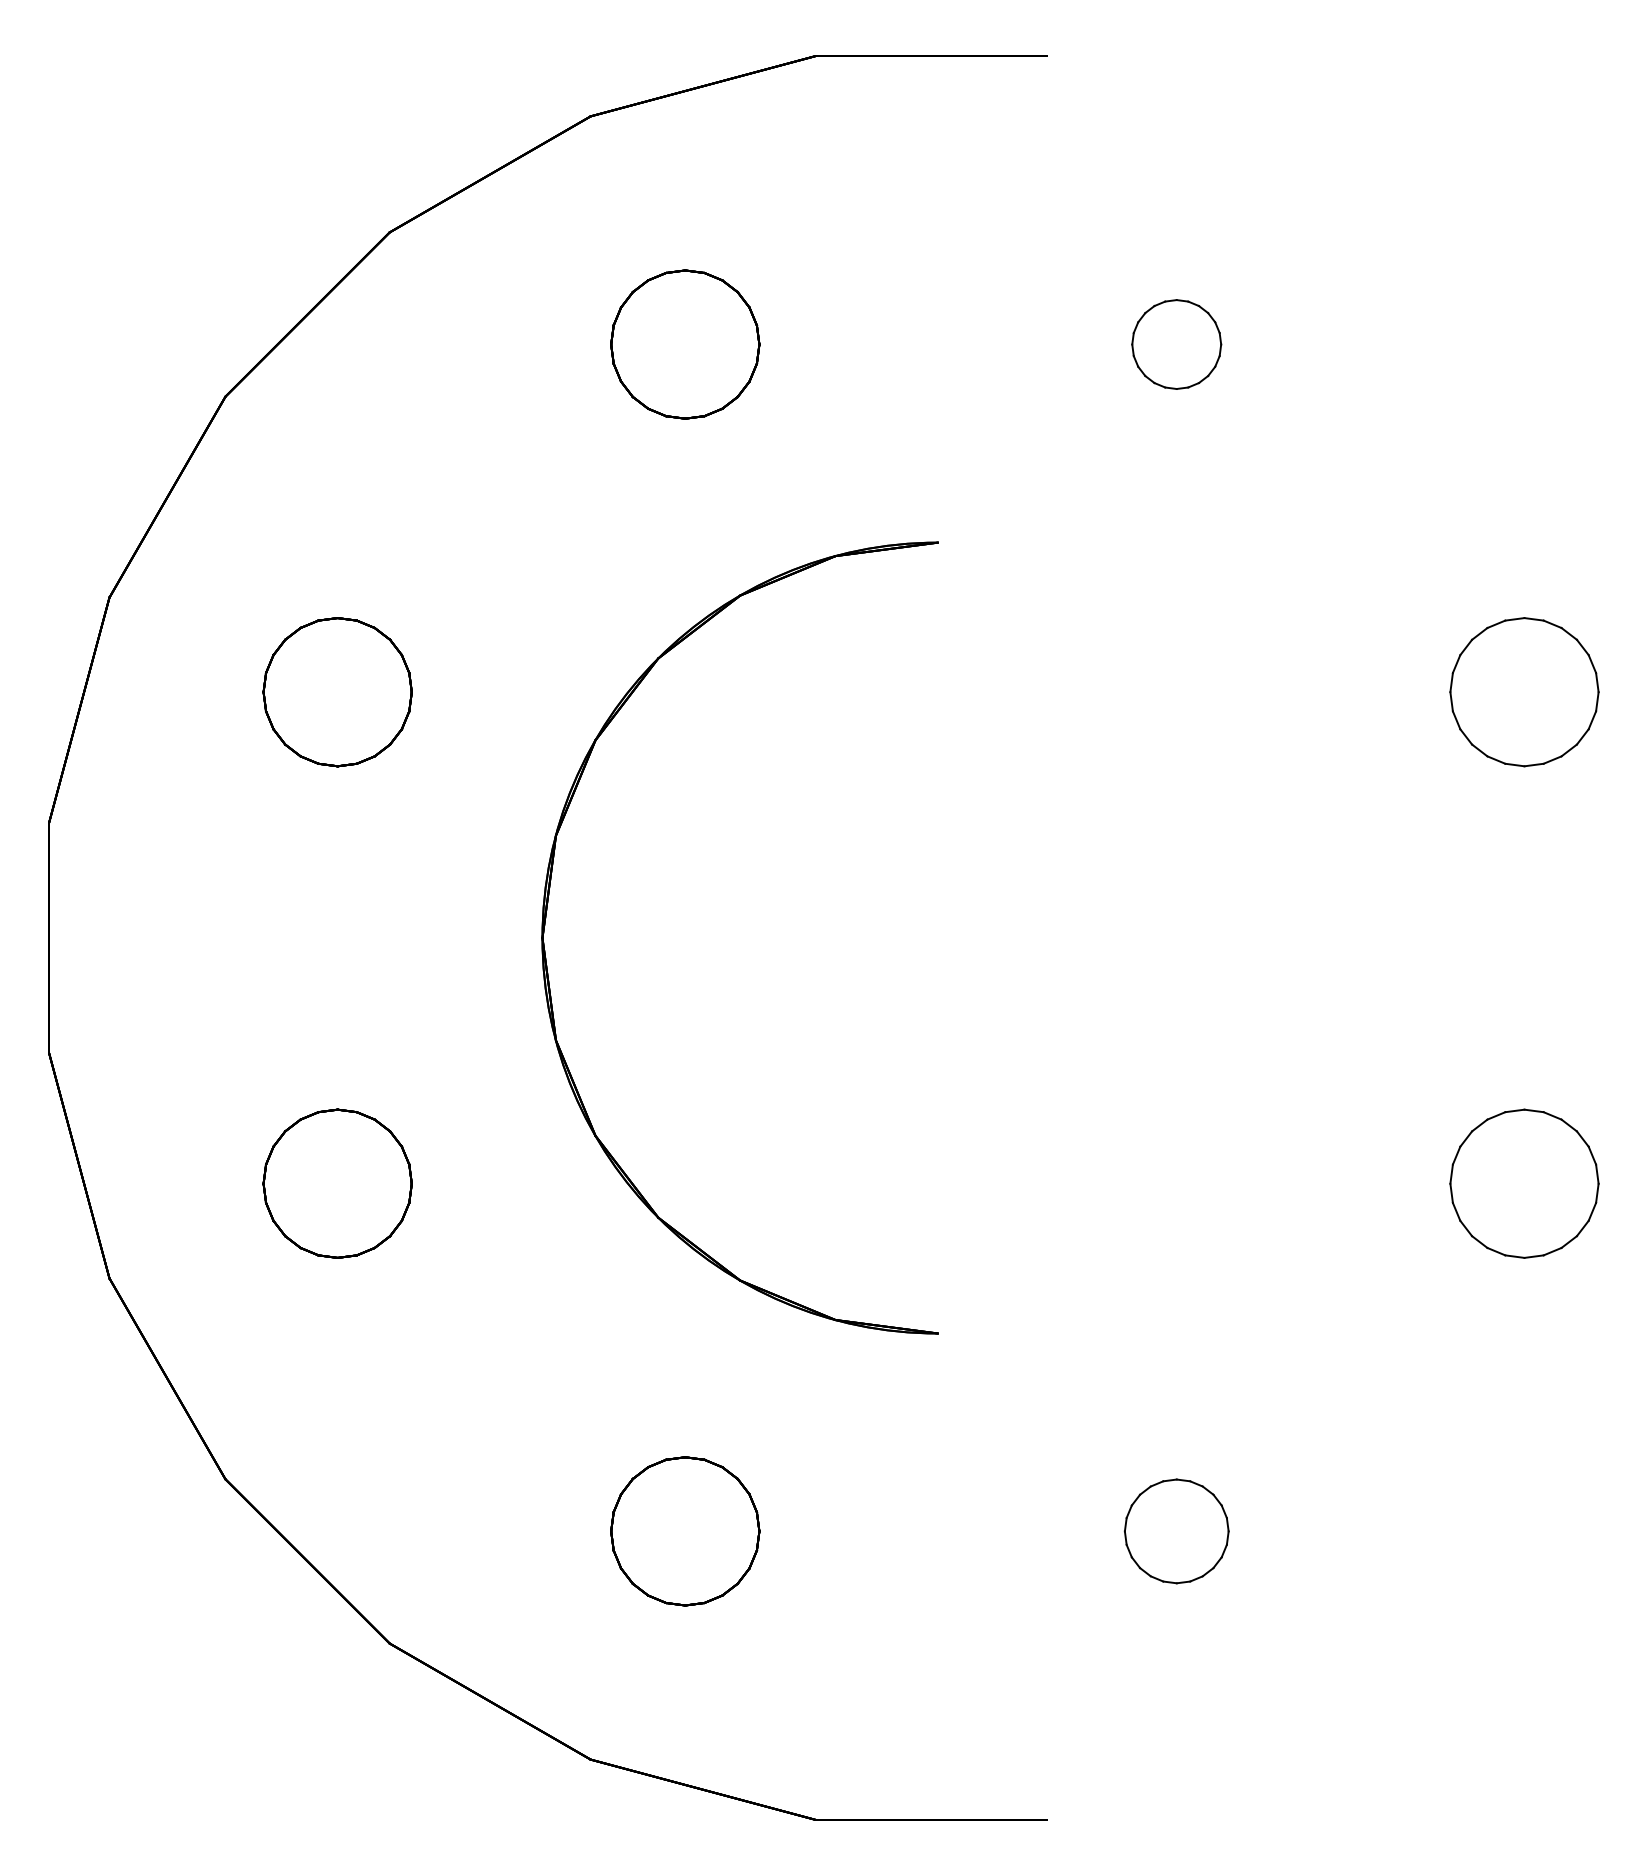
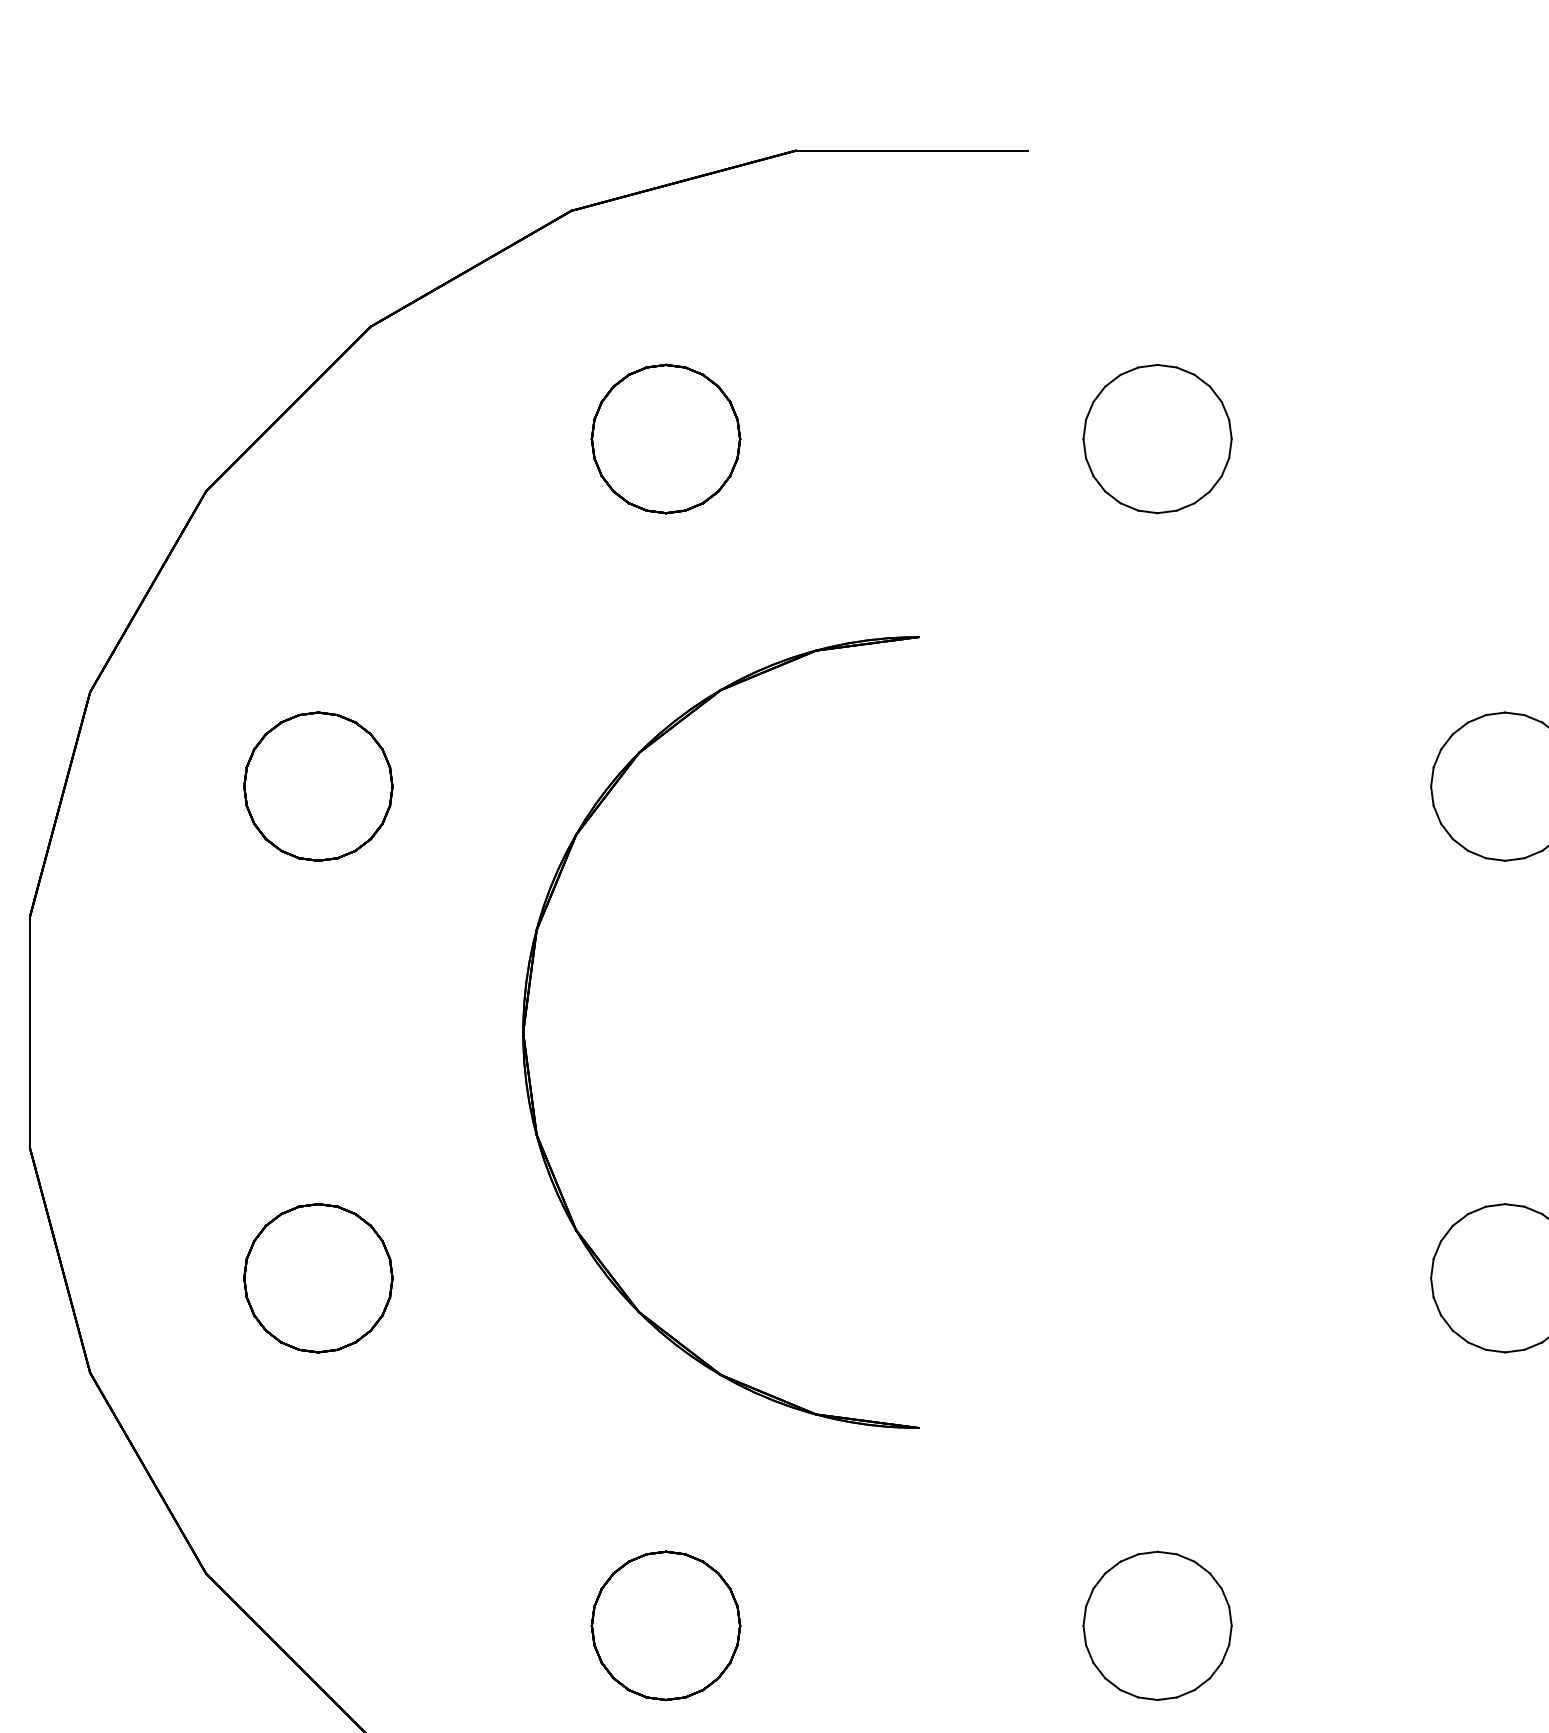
part: (1176, 344) -> (1157, 438), size x1.67
part: (1176, 1531) -> (1157, 1625), size x1.43

